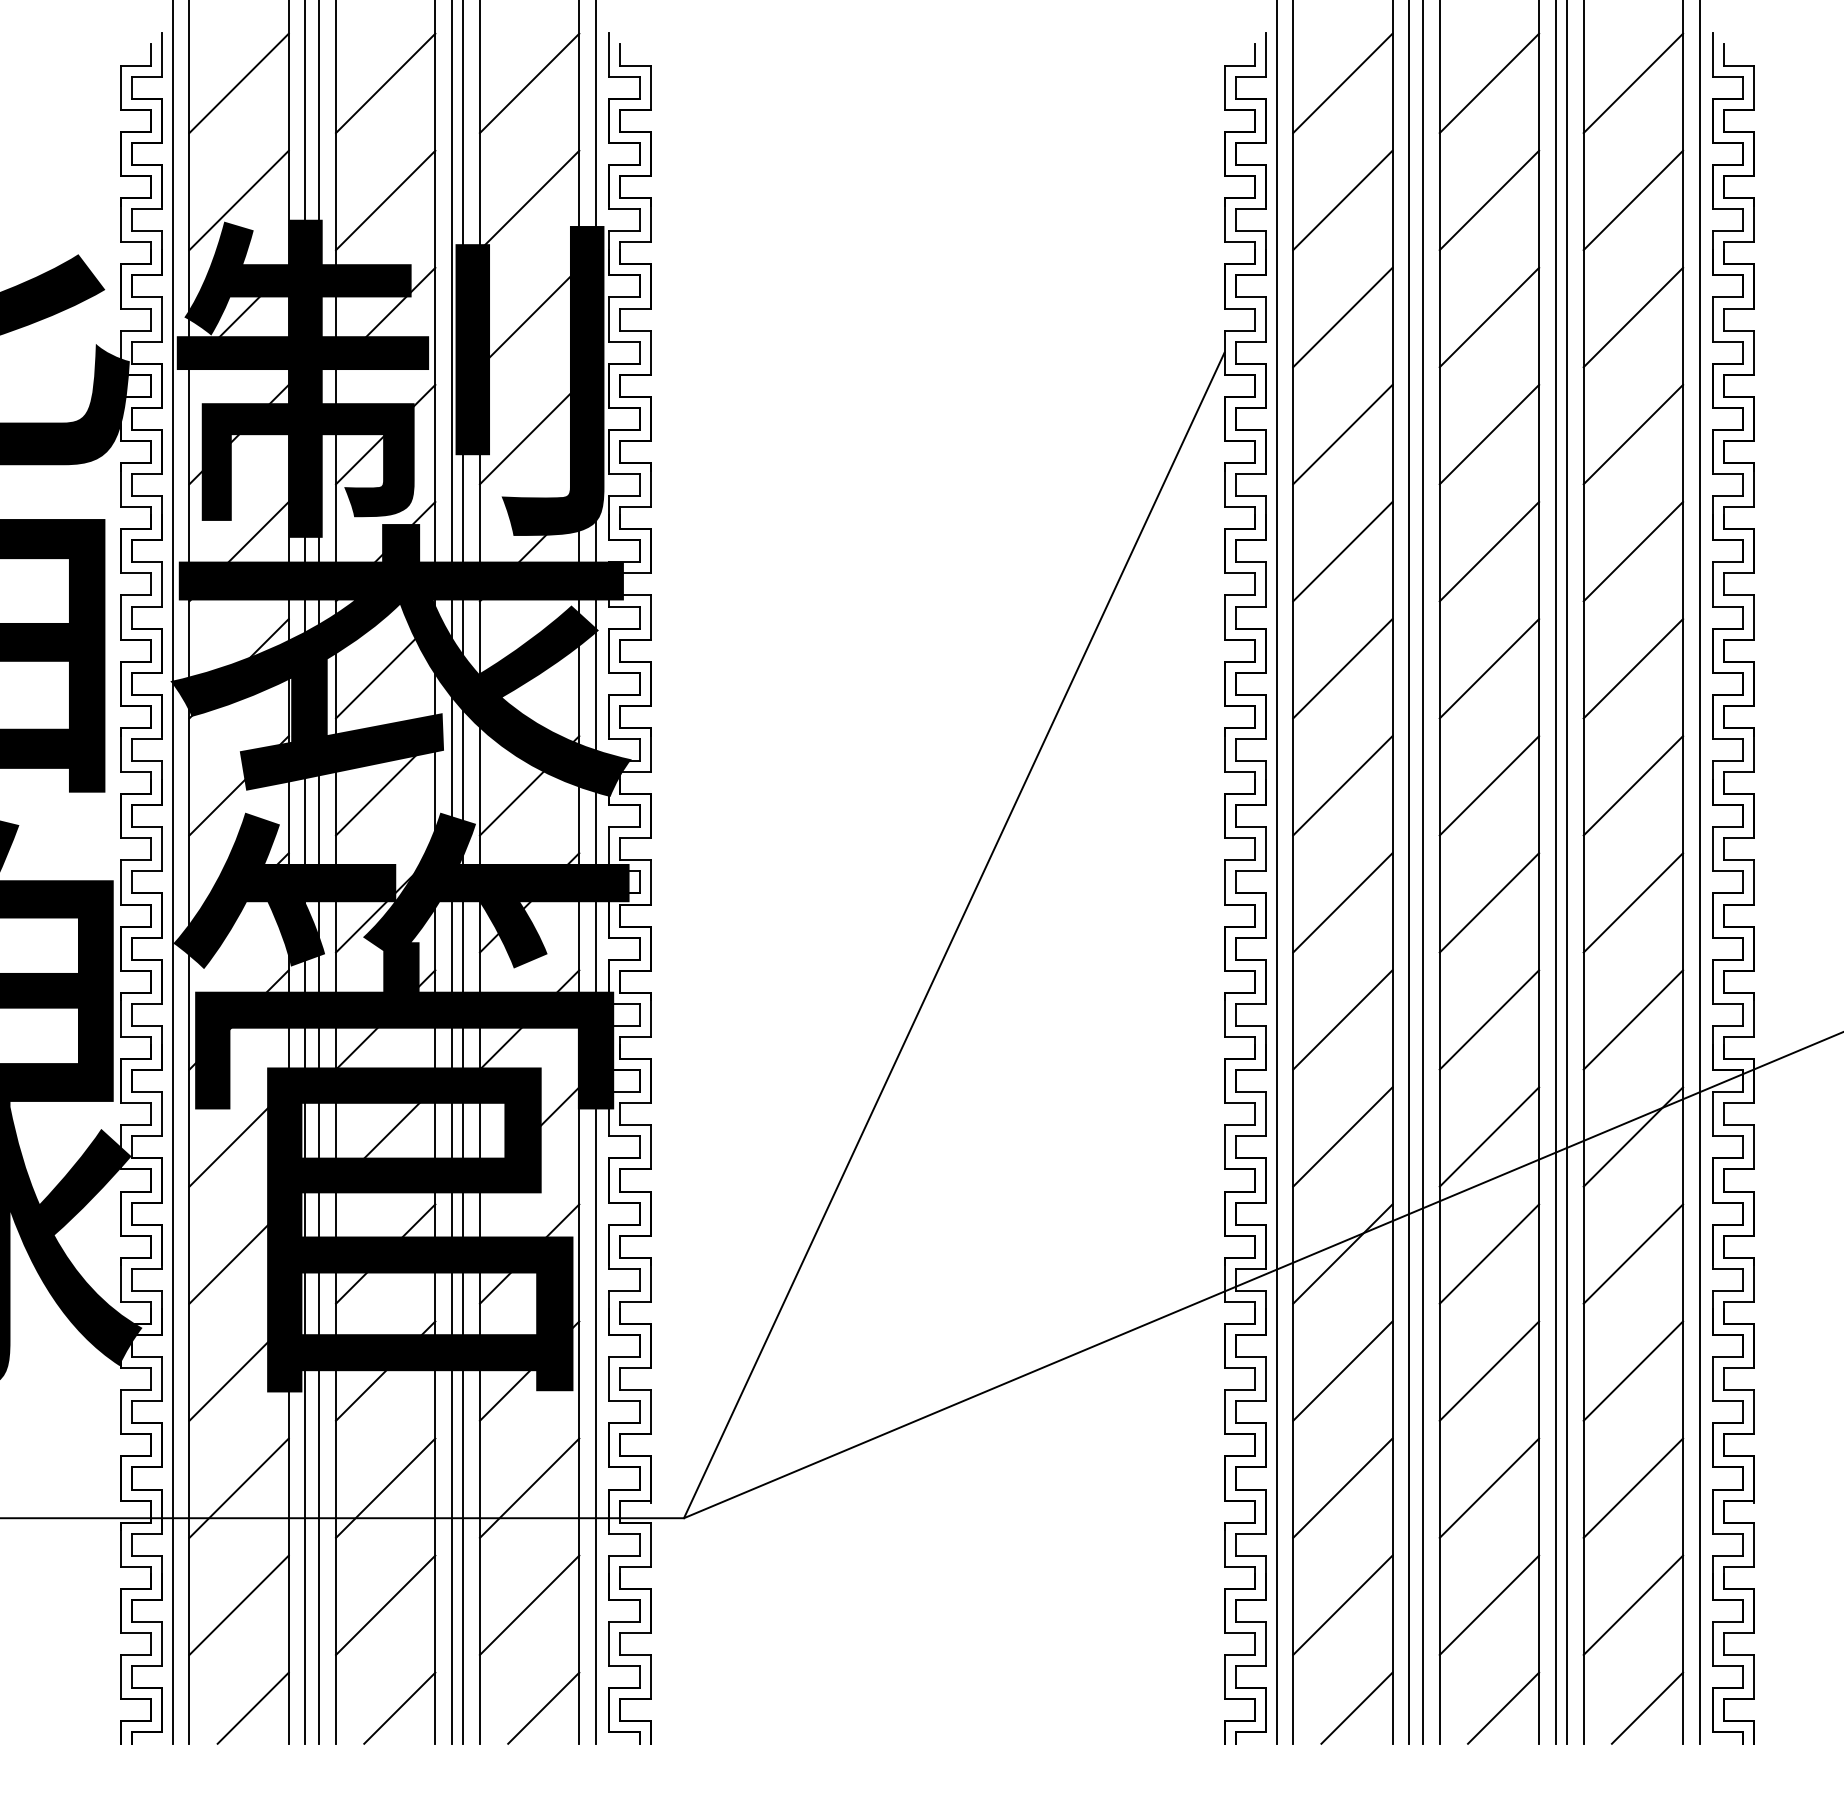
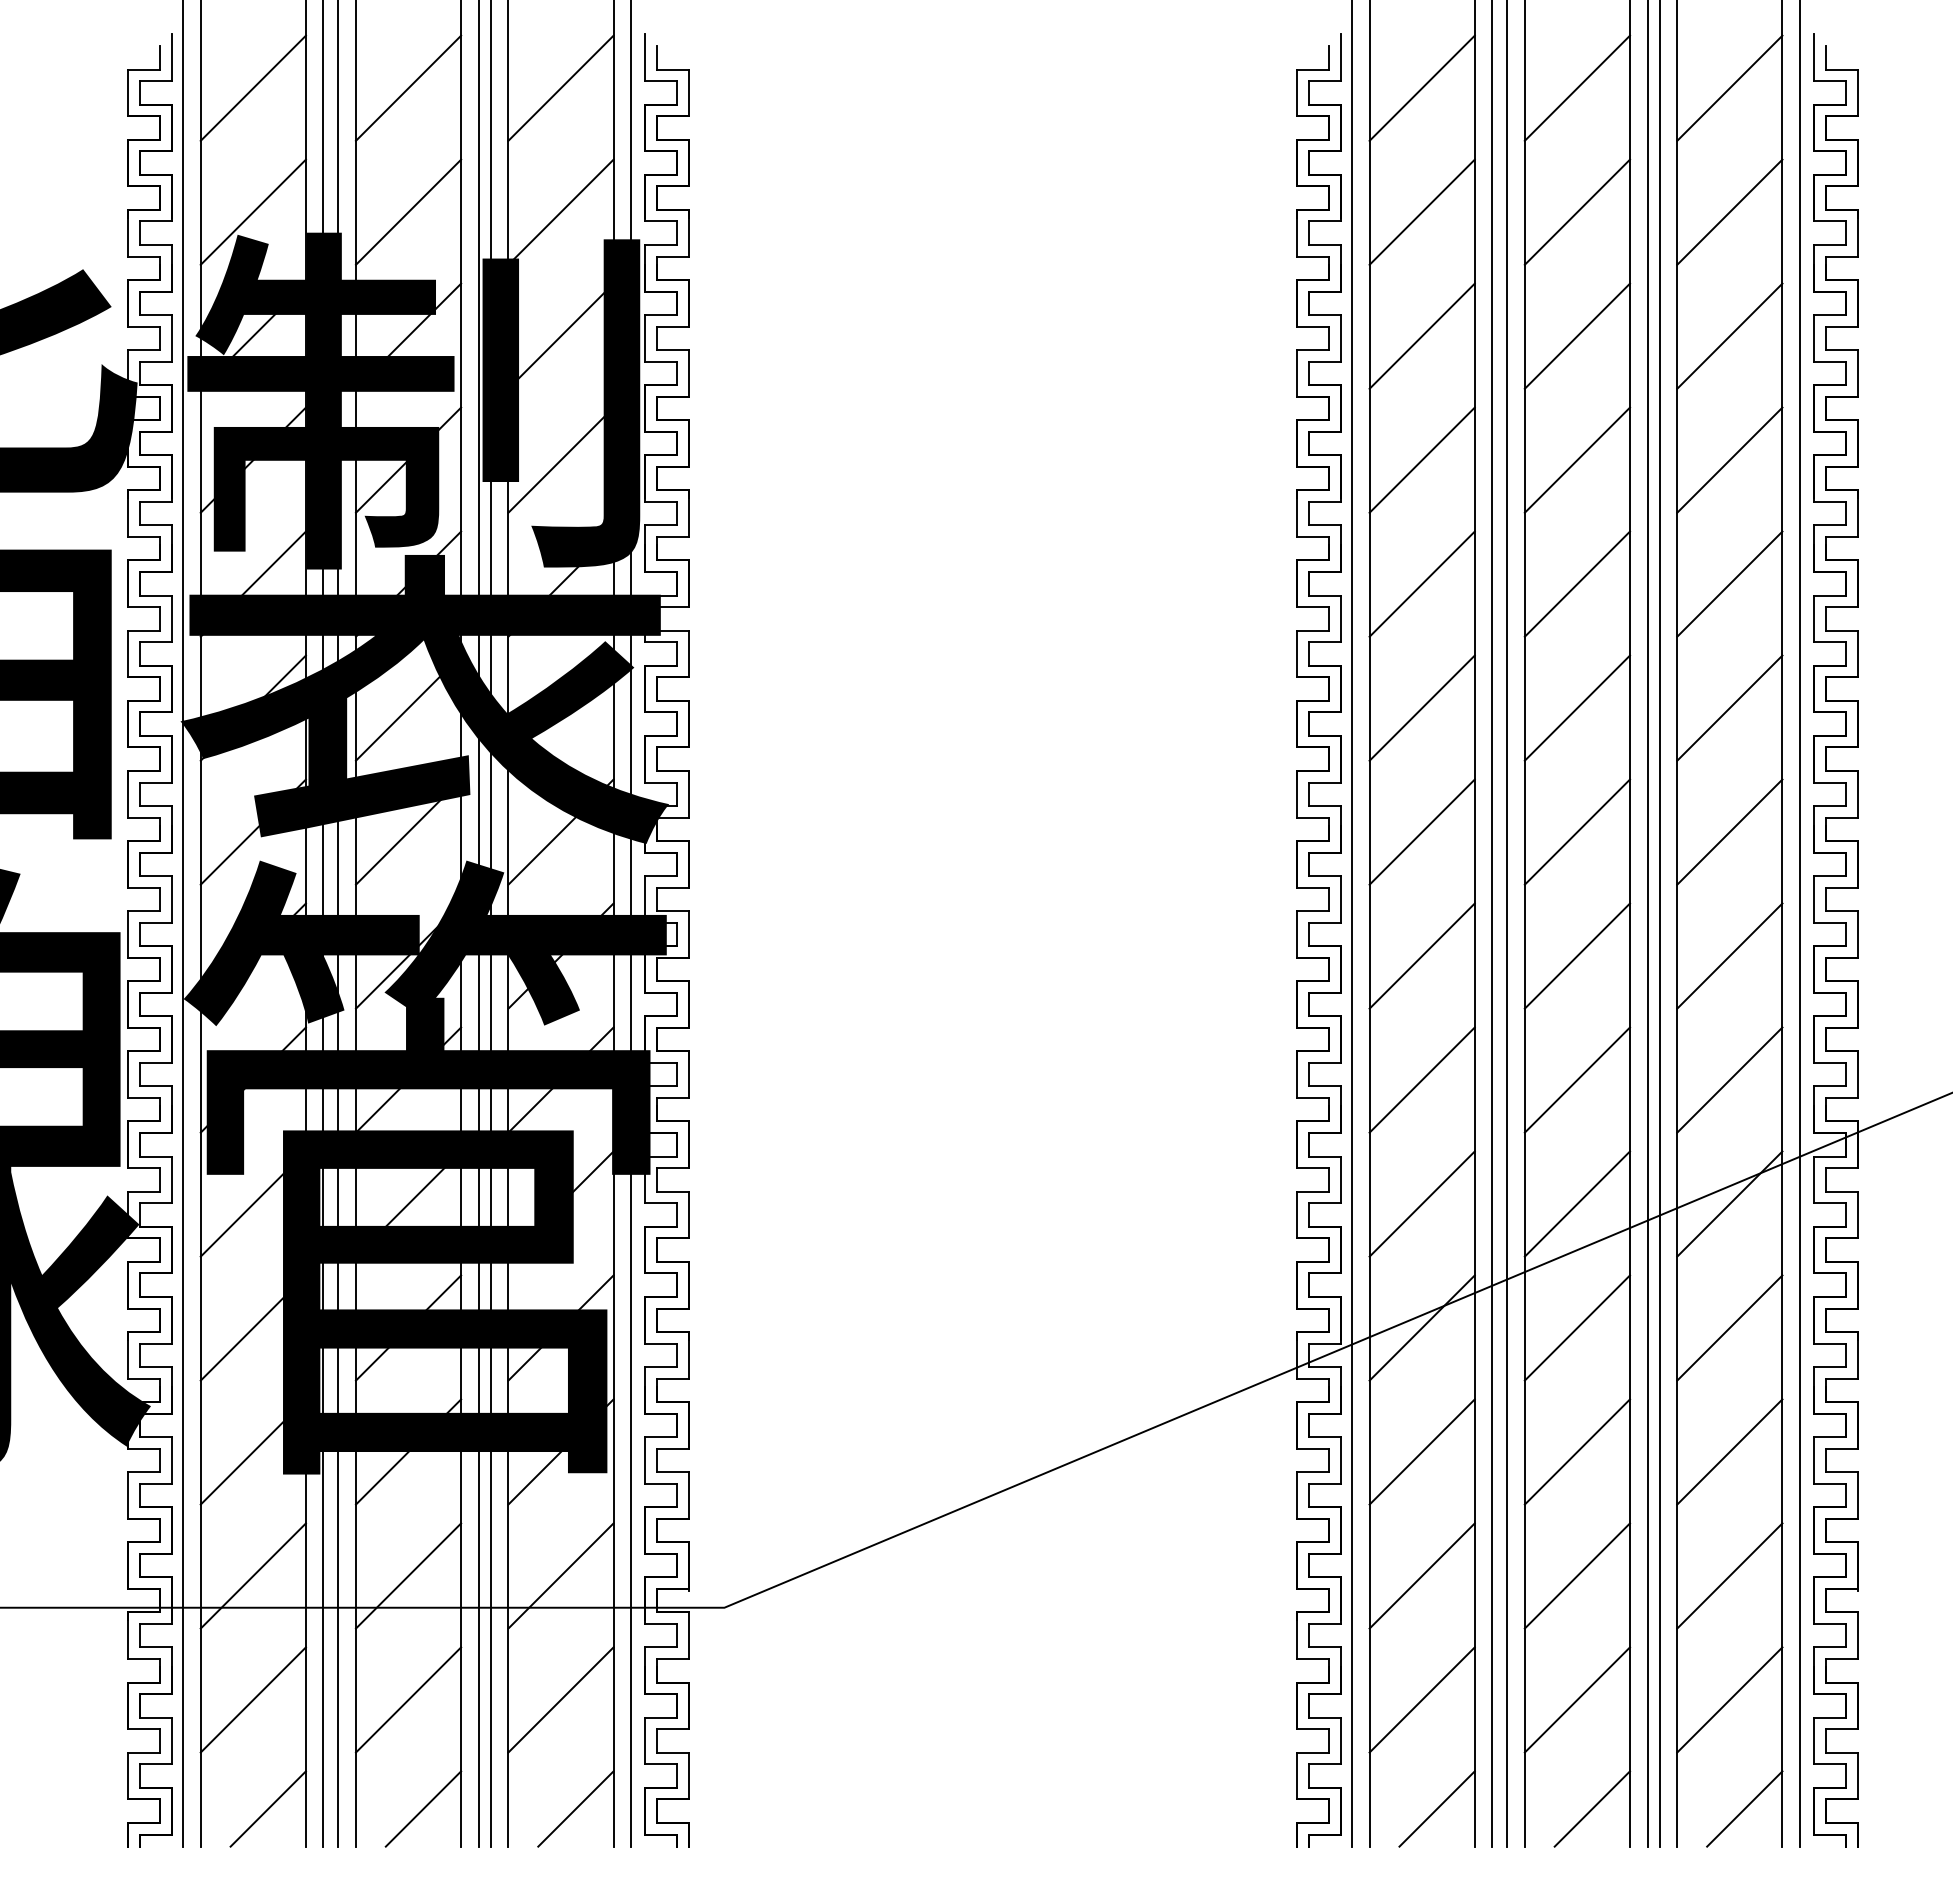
line: (954, 935) -> (1010, 990), removed

